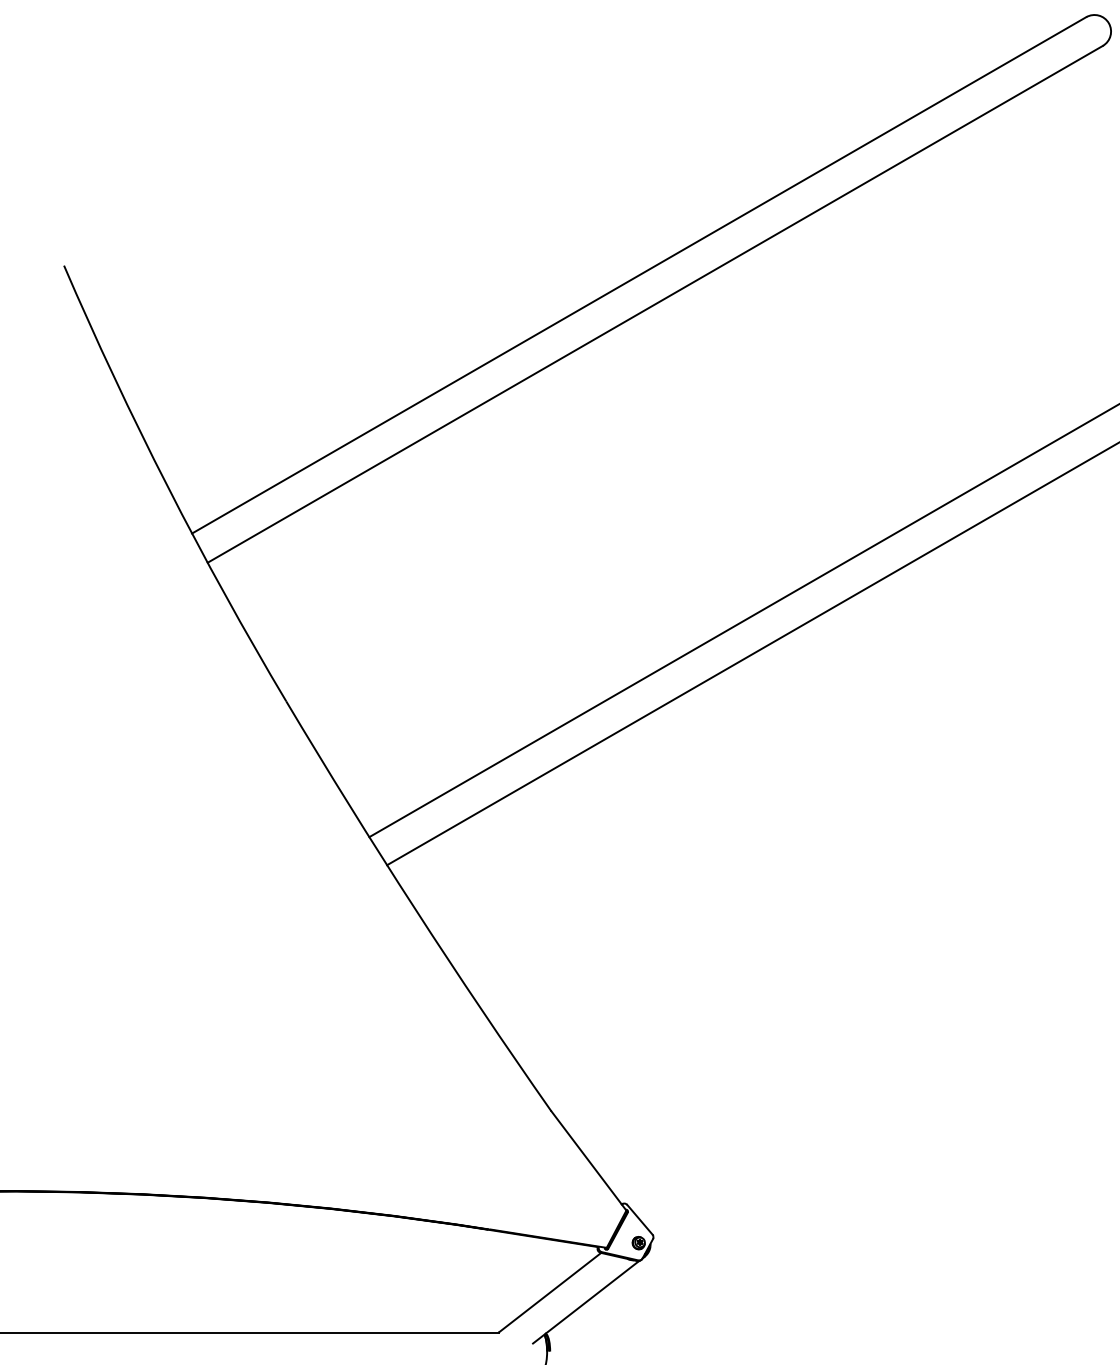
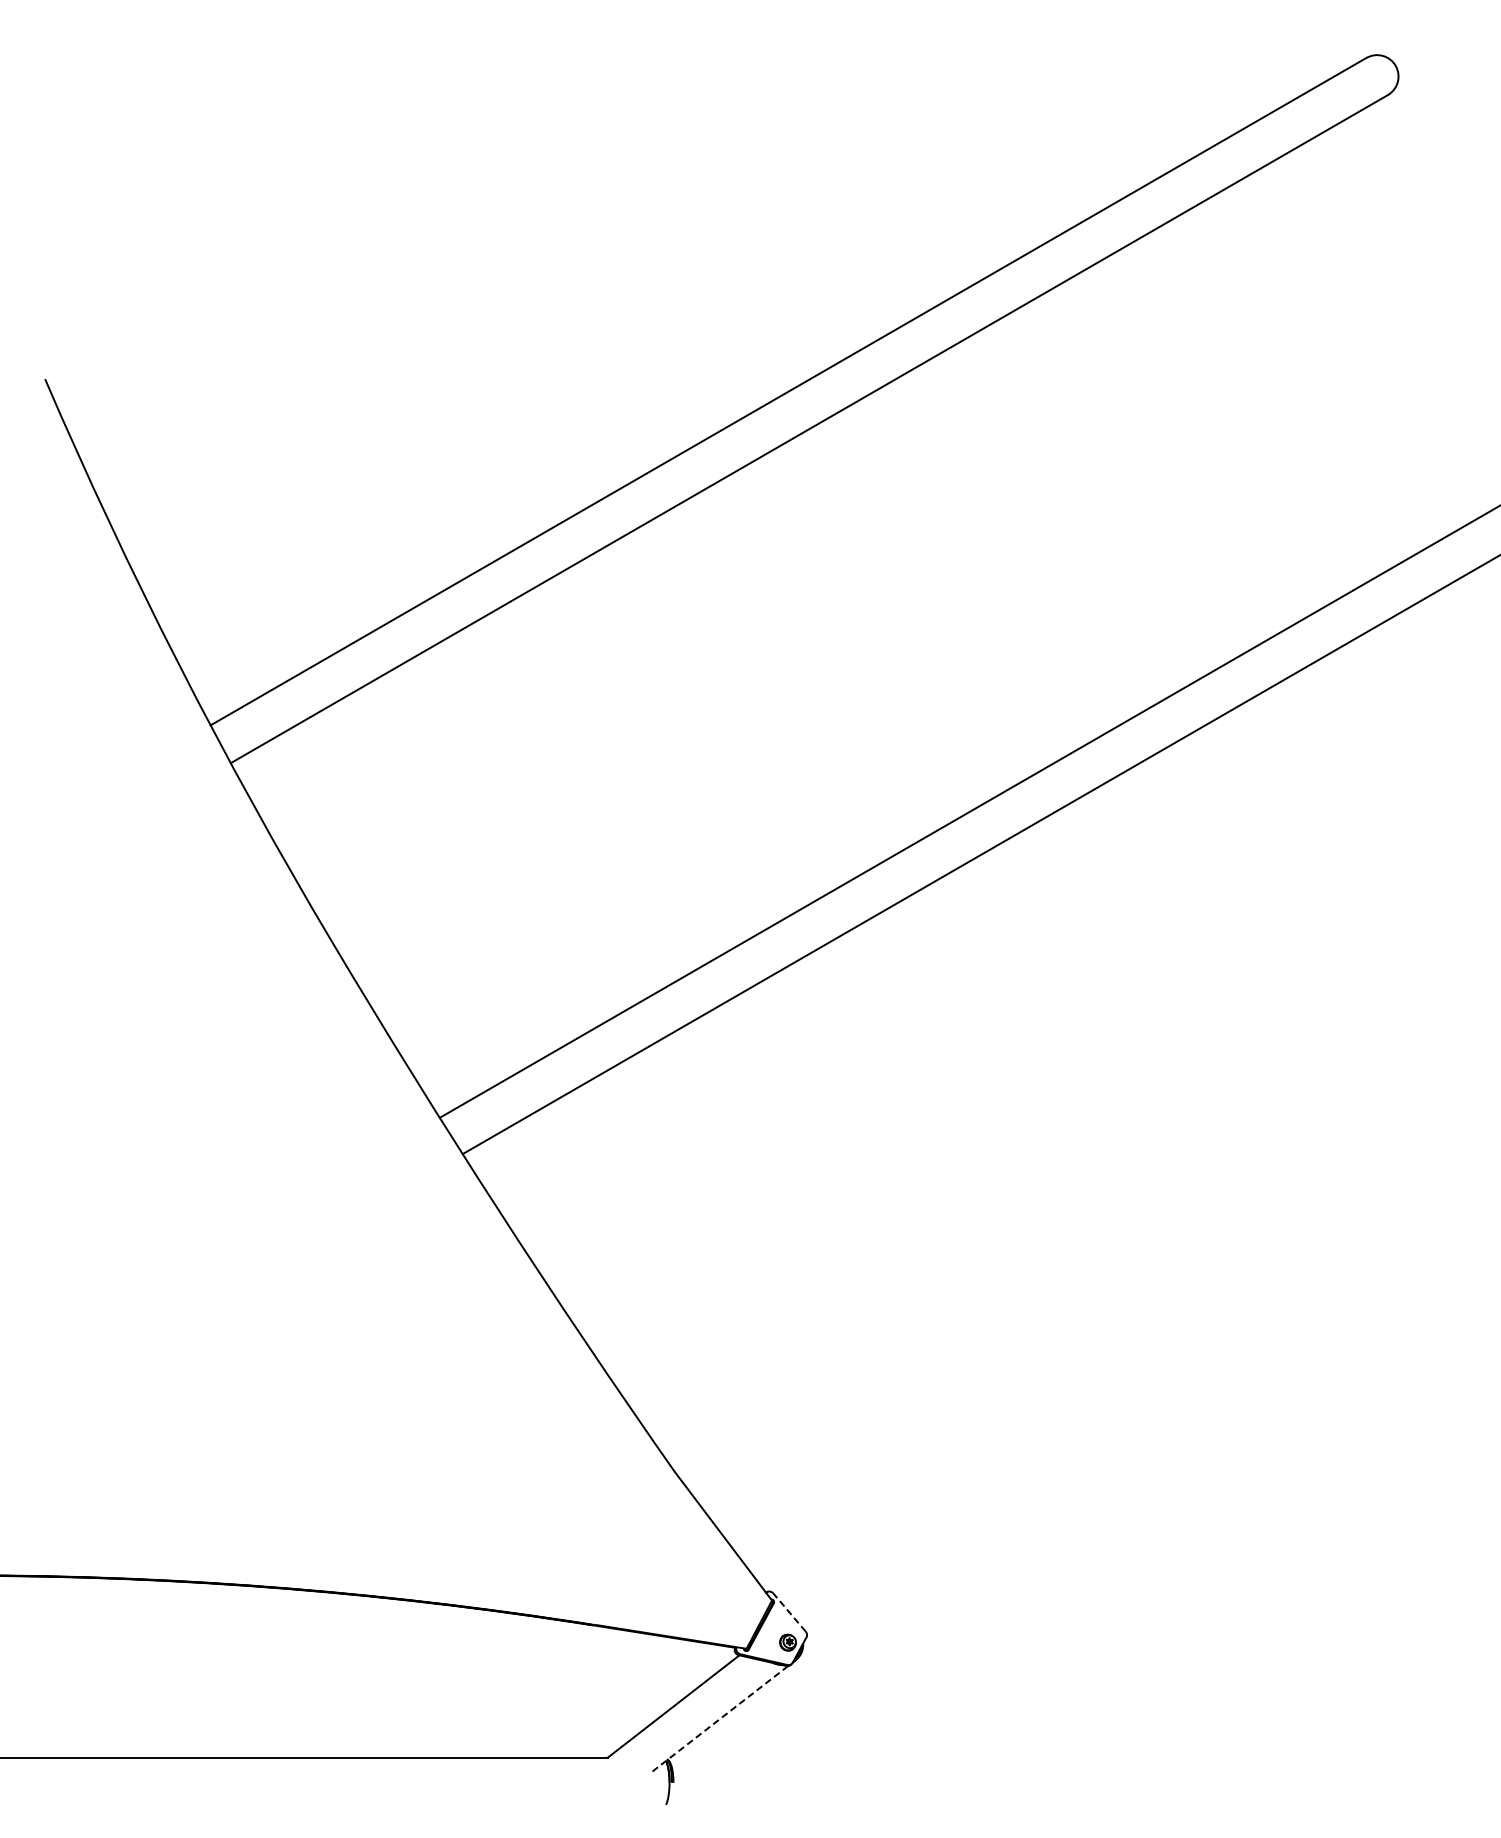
line: (639, 1219) -> (789, 1612), solid -> dashed
line: (585, 1302) -> (719, 1719), solid -> dashed

